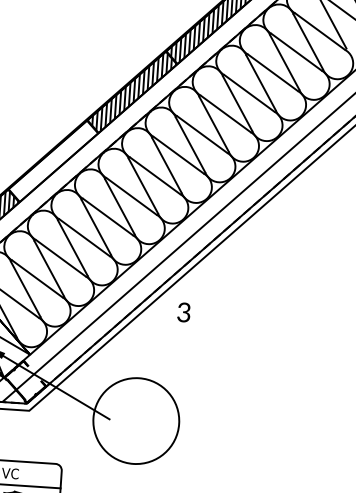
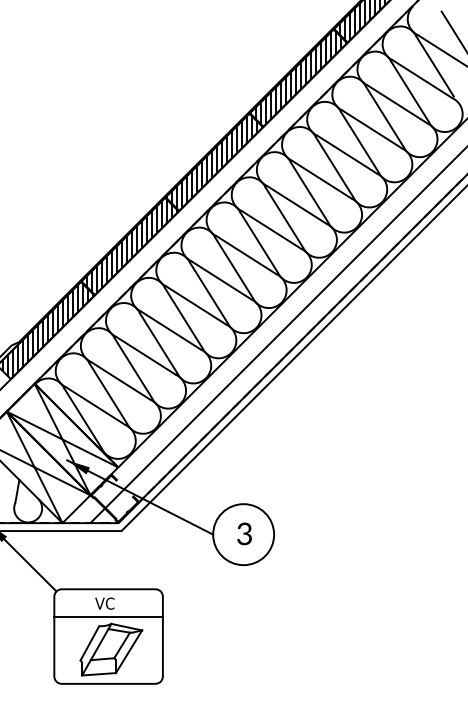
hatch: (52, 161) -> (129, 246), added
text: (183, 312) -> (244, 533), moved
circle: (136, 420) -> (243, 534), size x0.62

